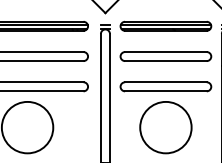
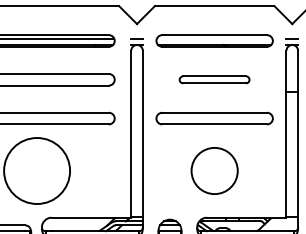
line: (165, 25) -> (214, 39), removed
part: (165, 56) -> (214, 79), size x0.6
circle: (165, 127) -> (214, 170), size x0.7

